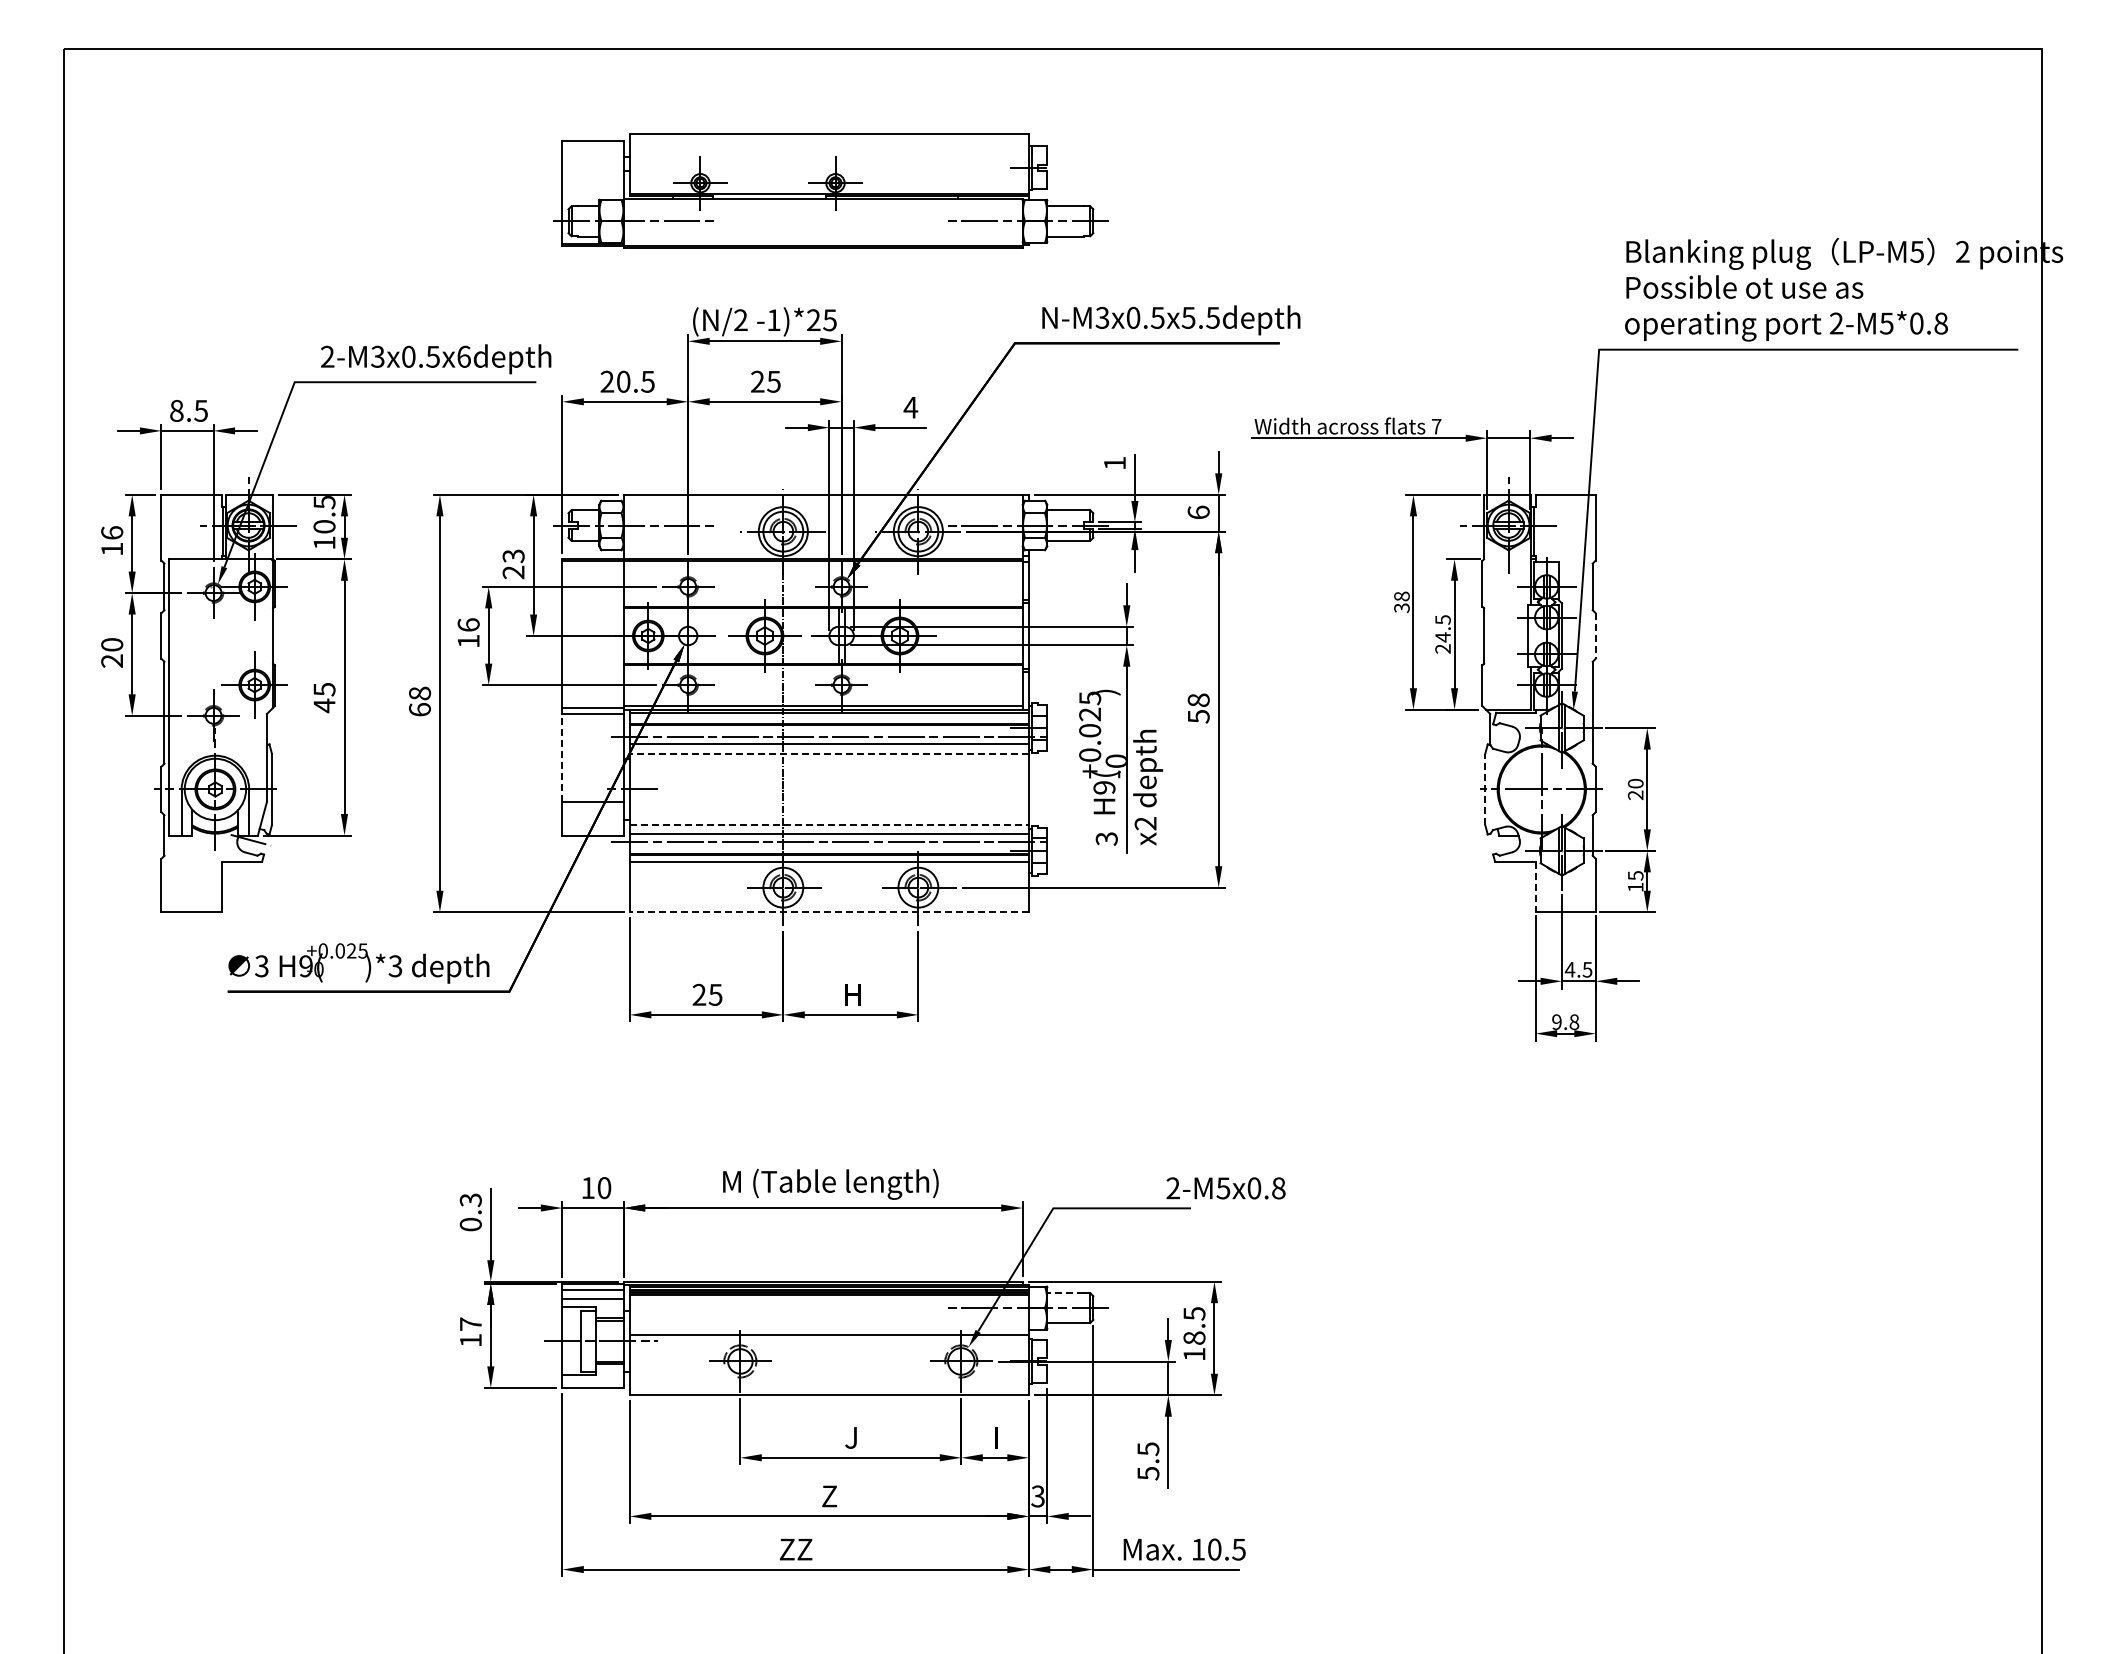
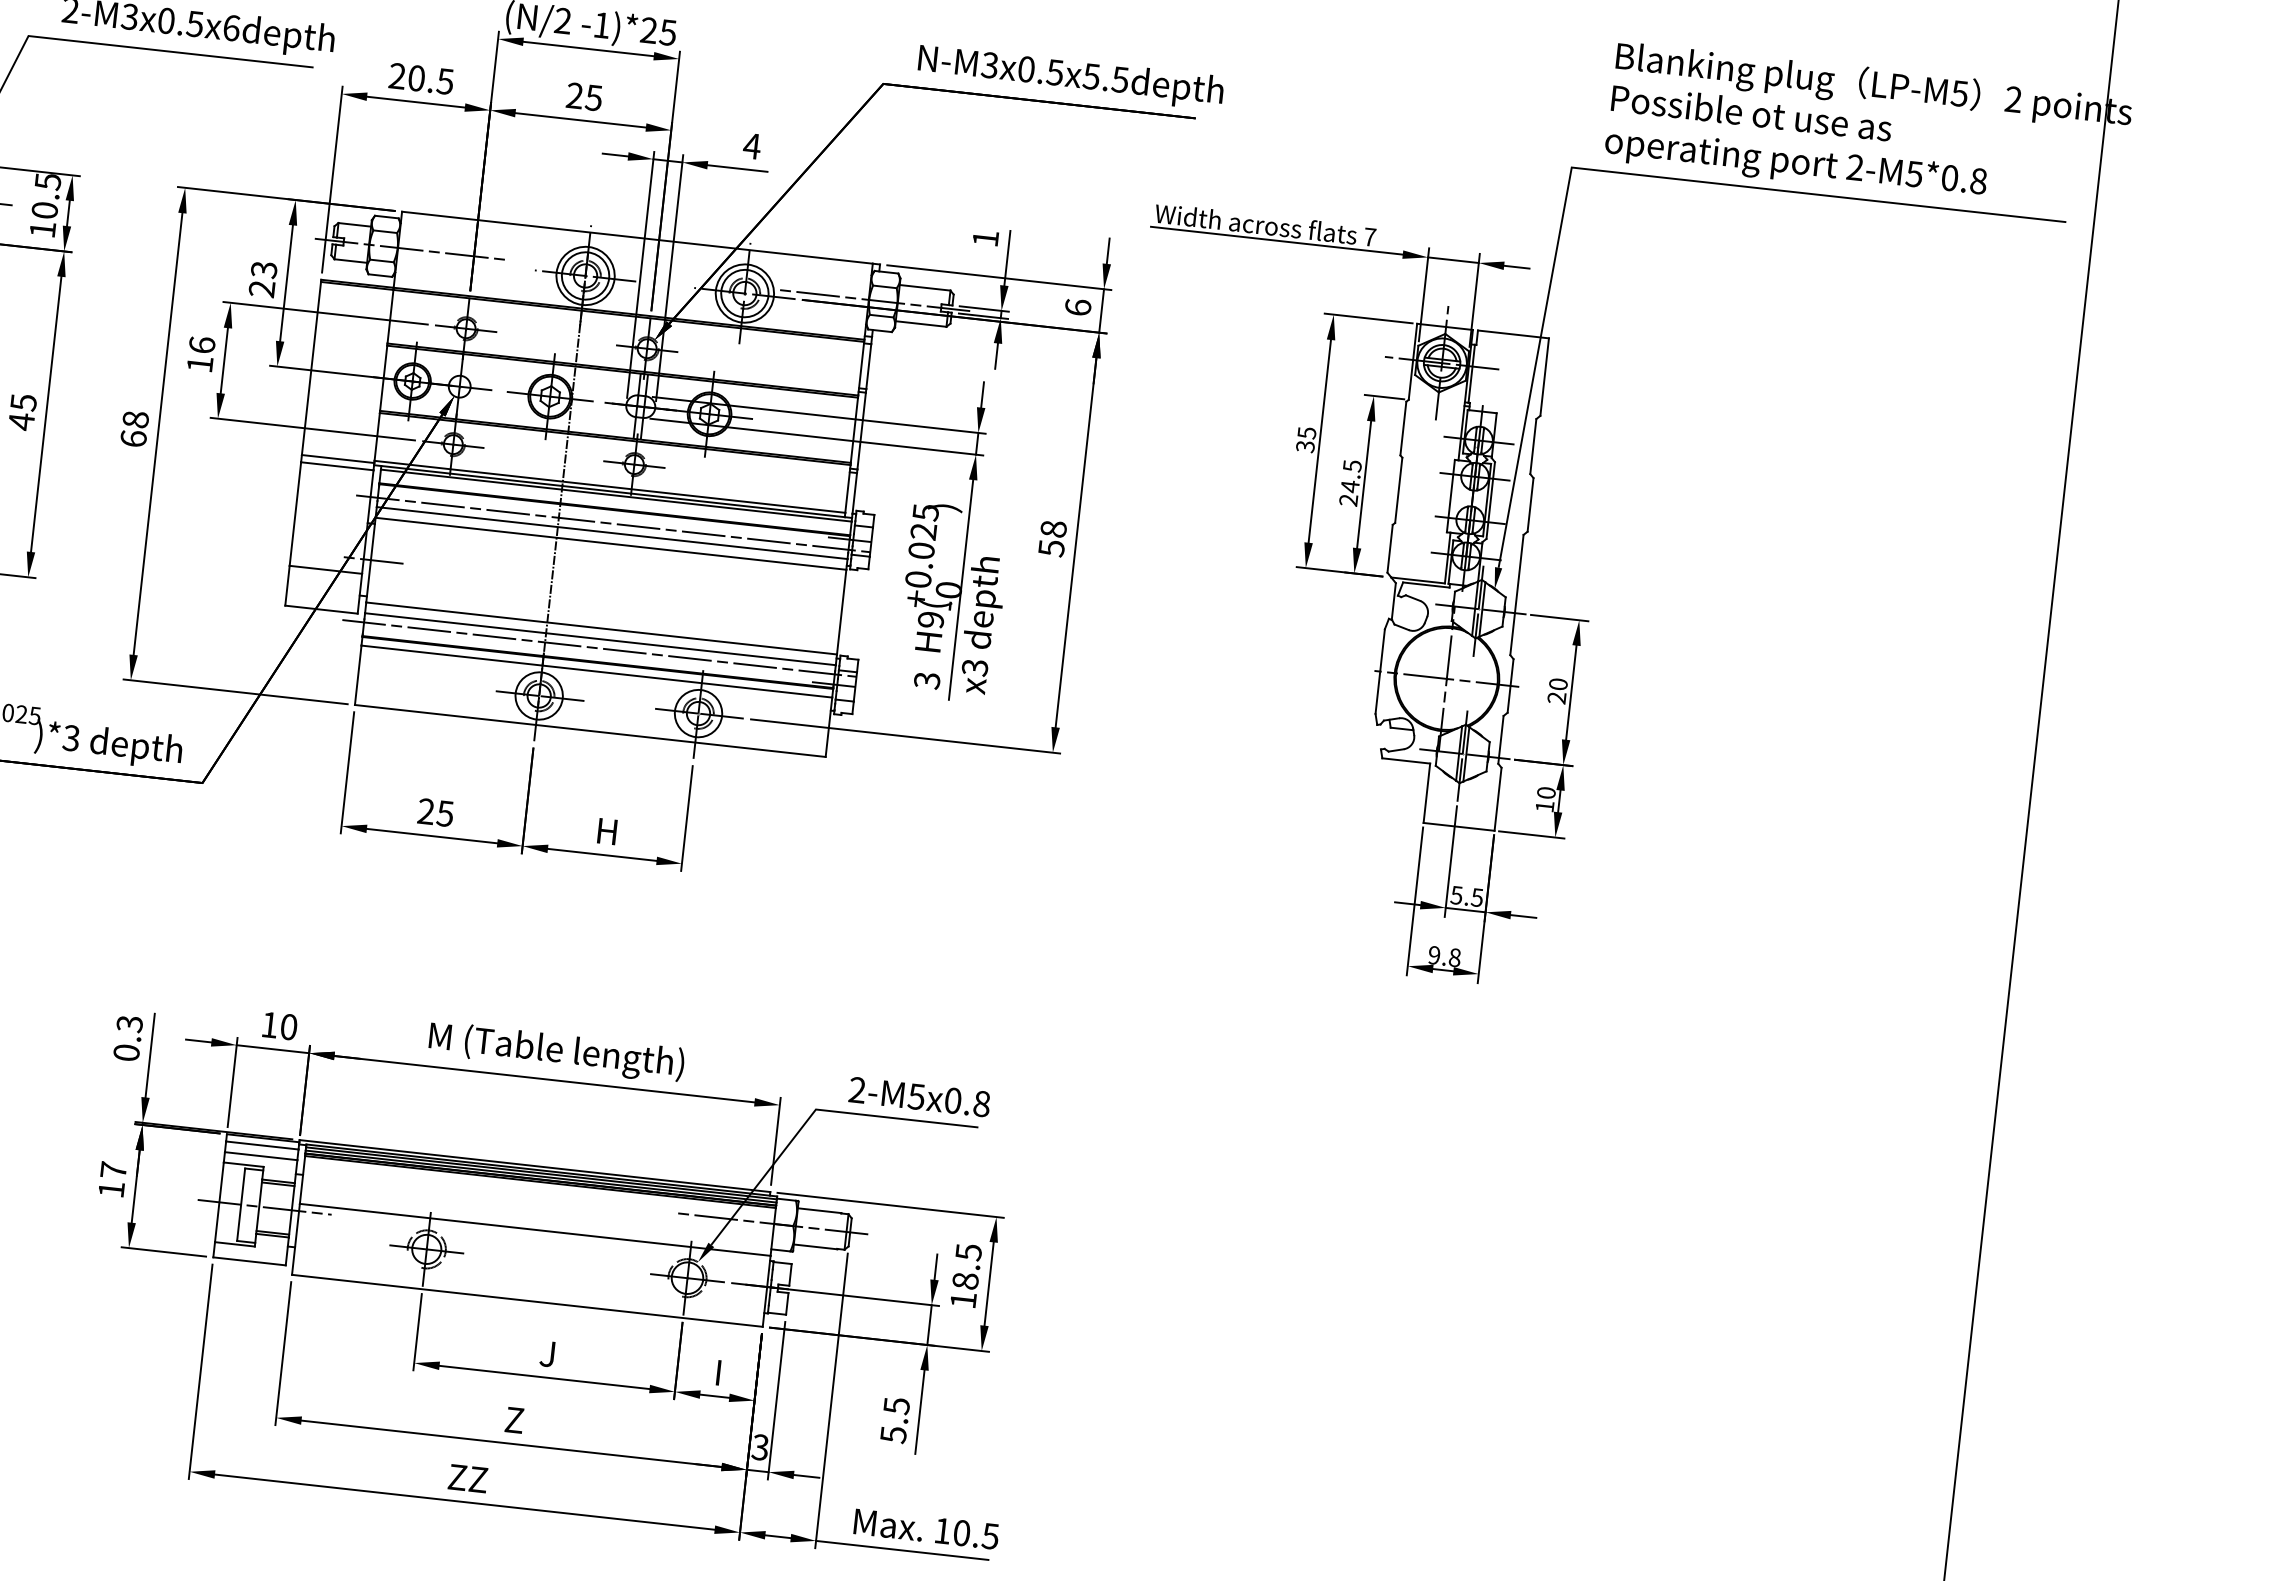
text: (1401, 596) -> (1306, 432), 38 -> 35
line: (1595, 636) -> (1530, 505), dashed -> solid
line: (828, 753) -> (609, 543), dashed -> solid
line: (562, 757) -> (295, 513), dashed -> solid
line: (1485, 789) -> (1380, 671), dashed -> solid
text: (1145, 823) -> (974, 667), x2 -> x3
line: (829, 825) -> (601, 628), dashed -> solid
text: (1635, 875) -> (1546, 792), 15 -> 10
line: (1535, 887) -> (1426, 793), dashed -> solid
line: (828, 912) -> (589, 731), dashed -> solid
text: (1569, 969) -> (1456, 894), 4.5 -> 5.5
text: (1225, 1188) -> (919, 1097), moved
line: (1065, 1292) -> (819, 1210), dashed -> solid

